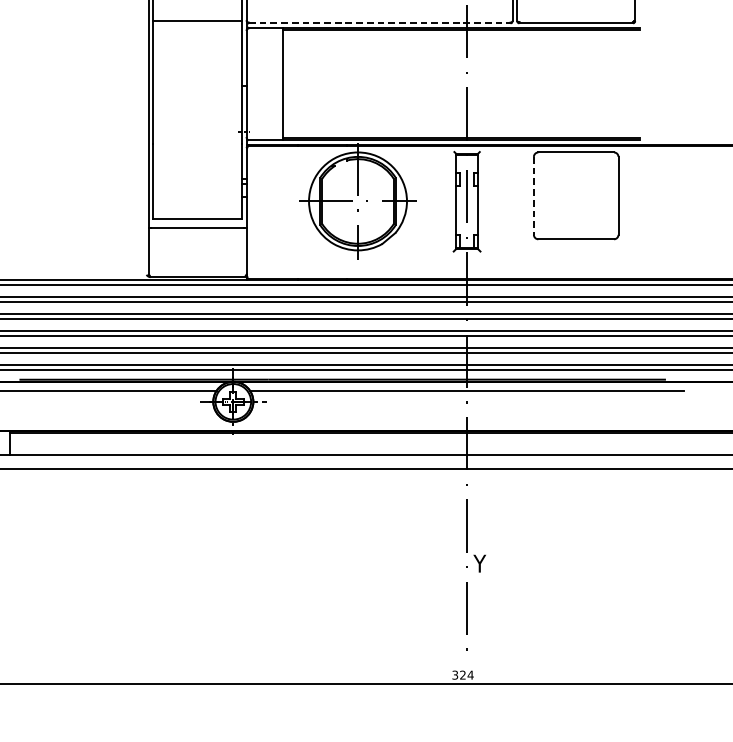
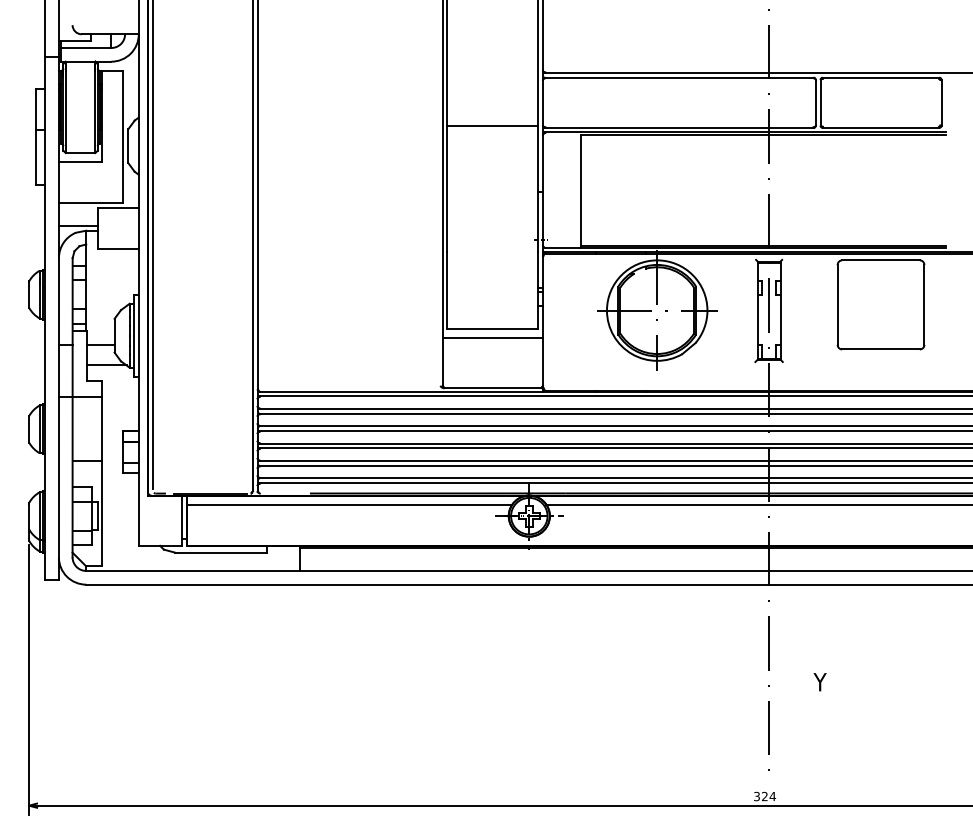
line: (379, 22) -> (679, 127), dashed -> solid
line: (533, 195) -> (837, 304), dashed -> solid
text: (479, 563) -> (819, 682), moved

